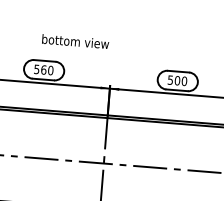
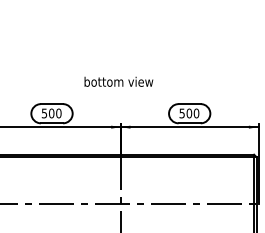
text: (75, 41) -> (118, 81), moved
text: (43, 69) -> (51, 112), 560 -> 500

